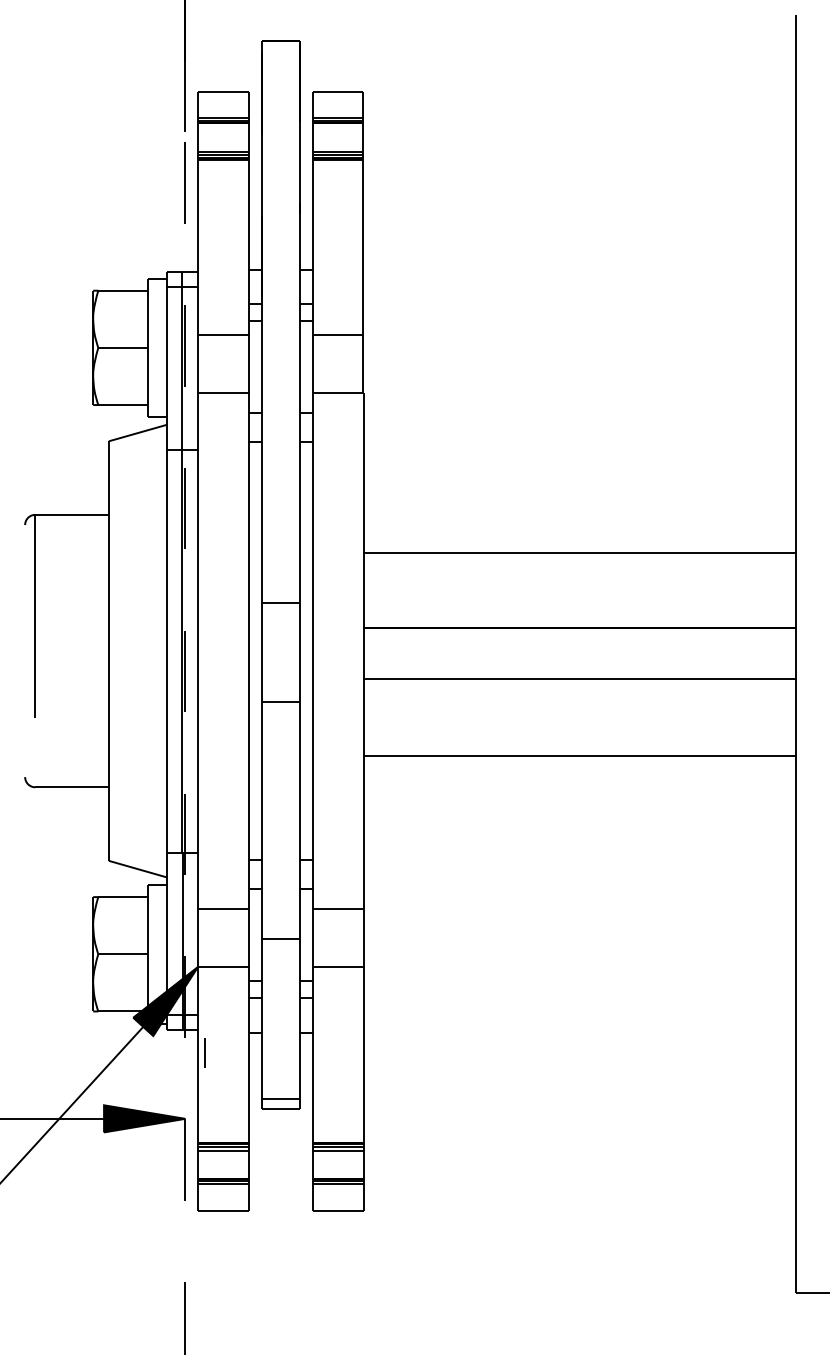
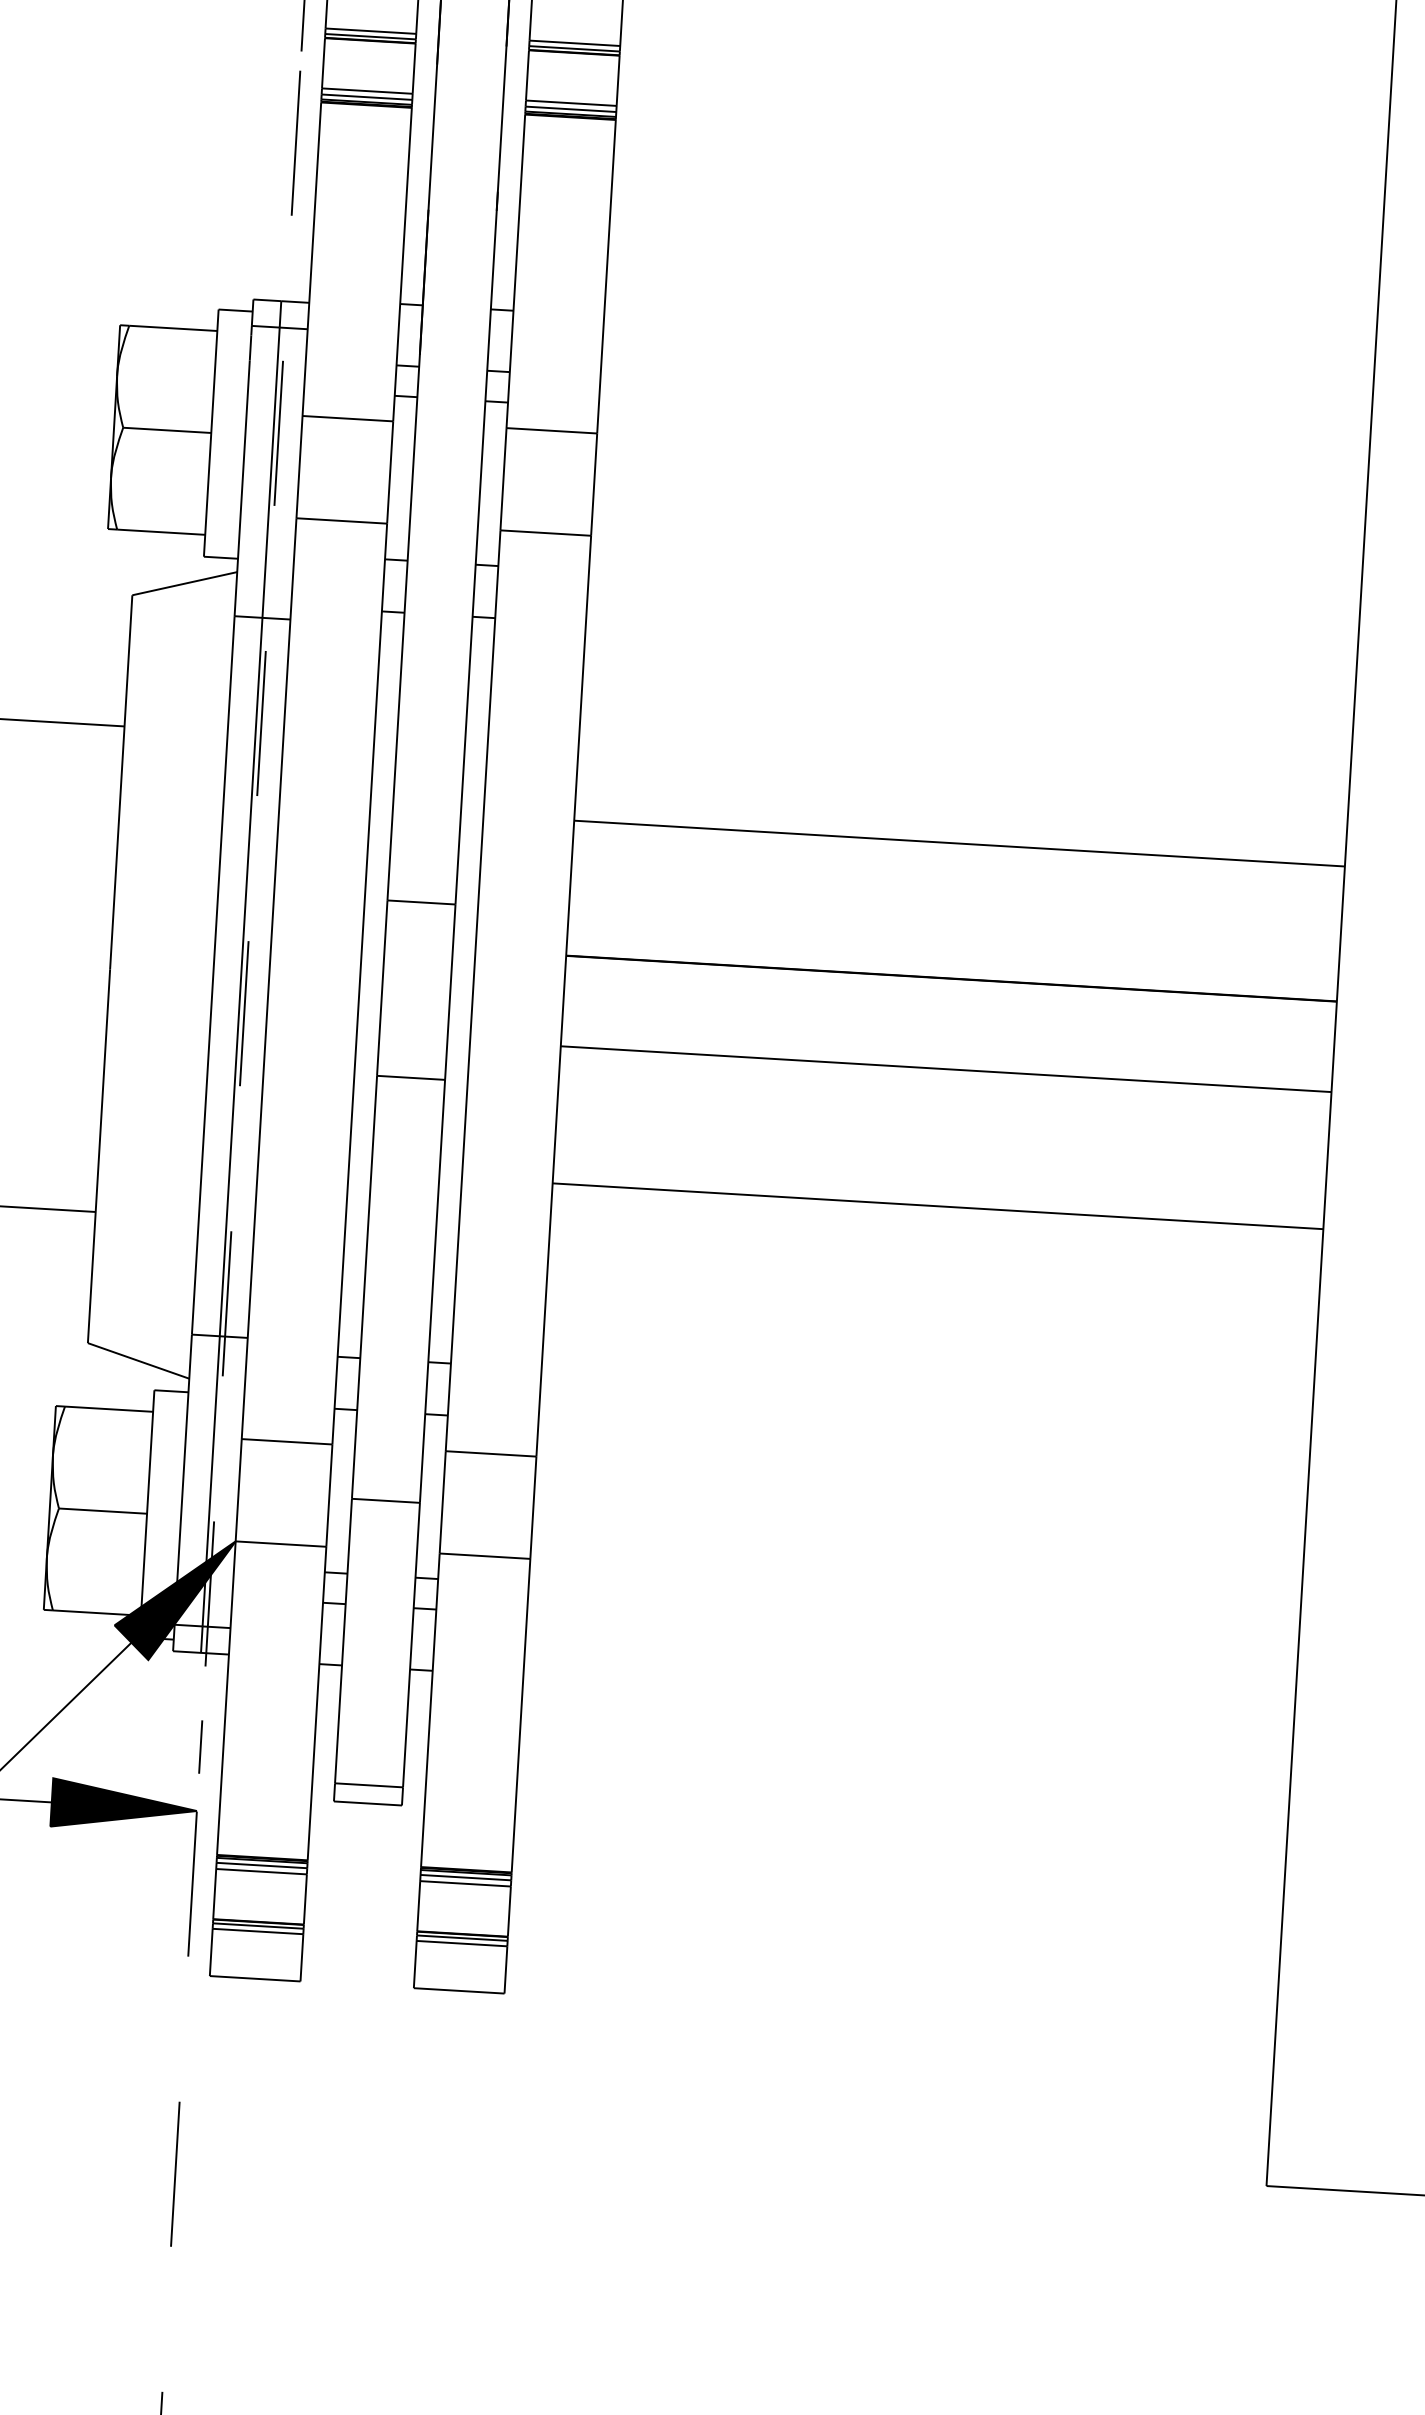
line: (204, 1052) -> (199, 1746), moved

